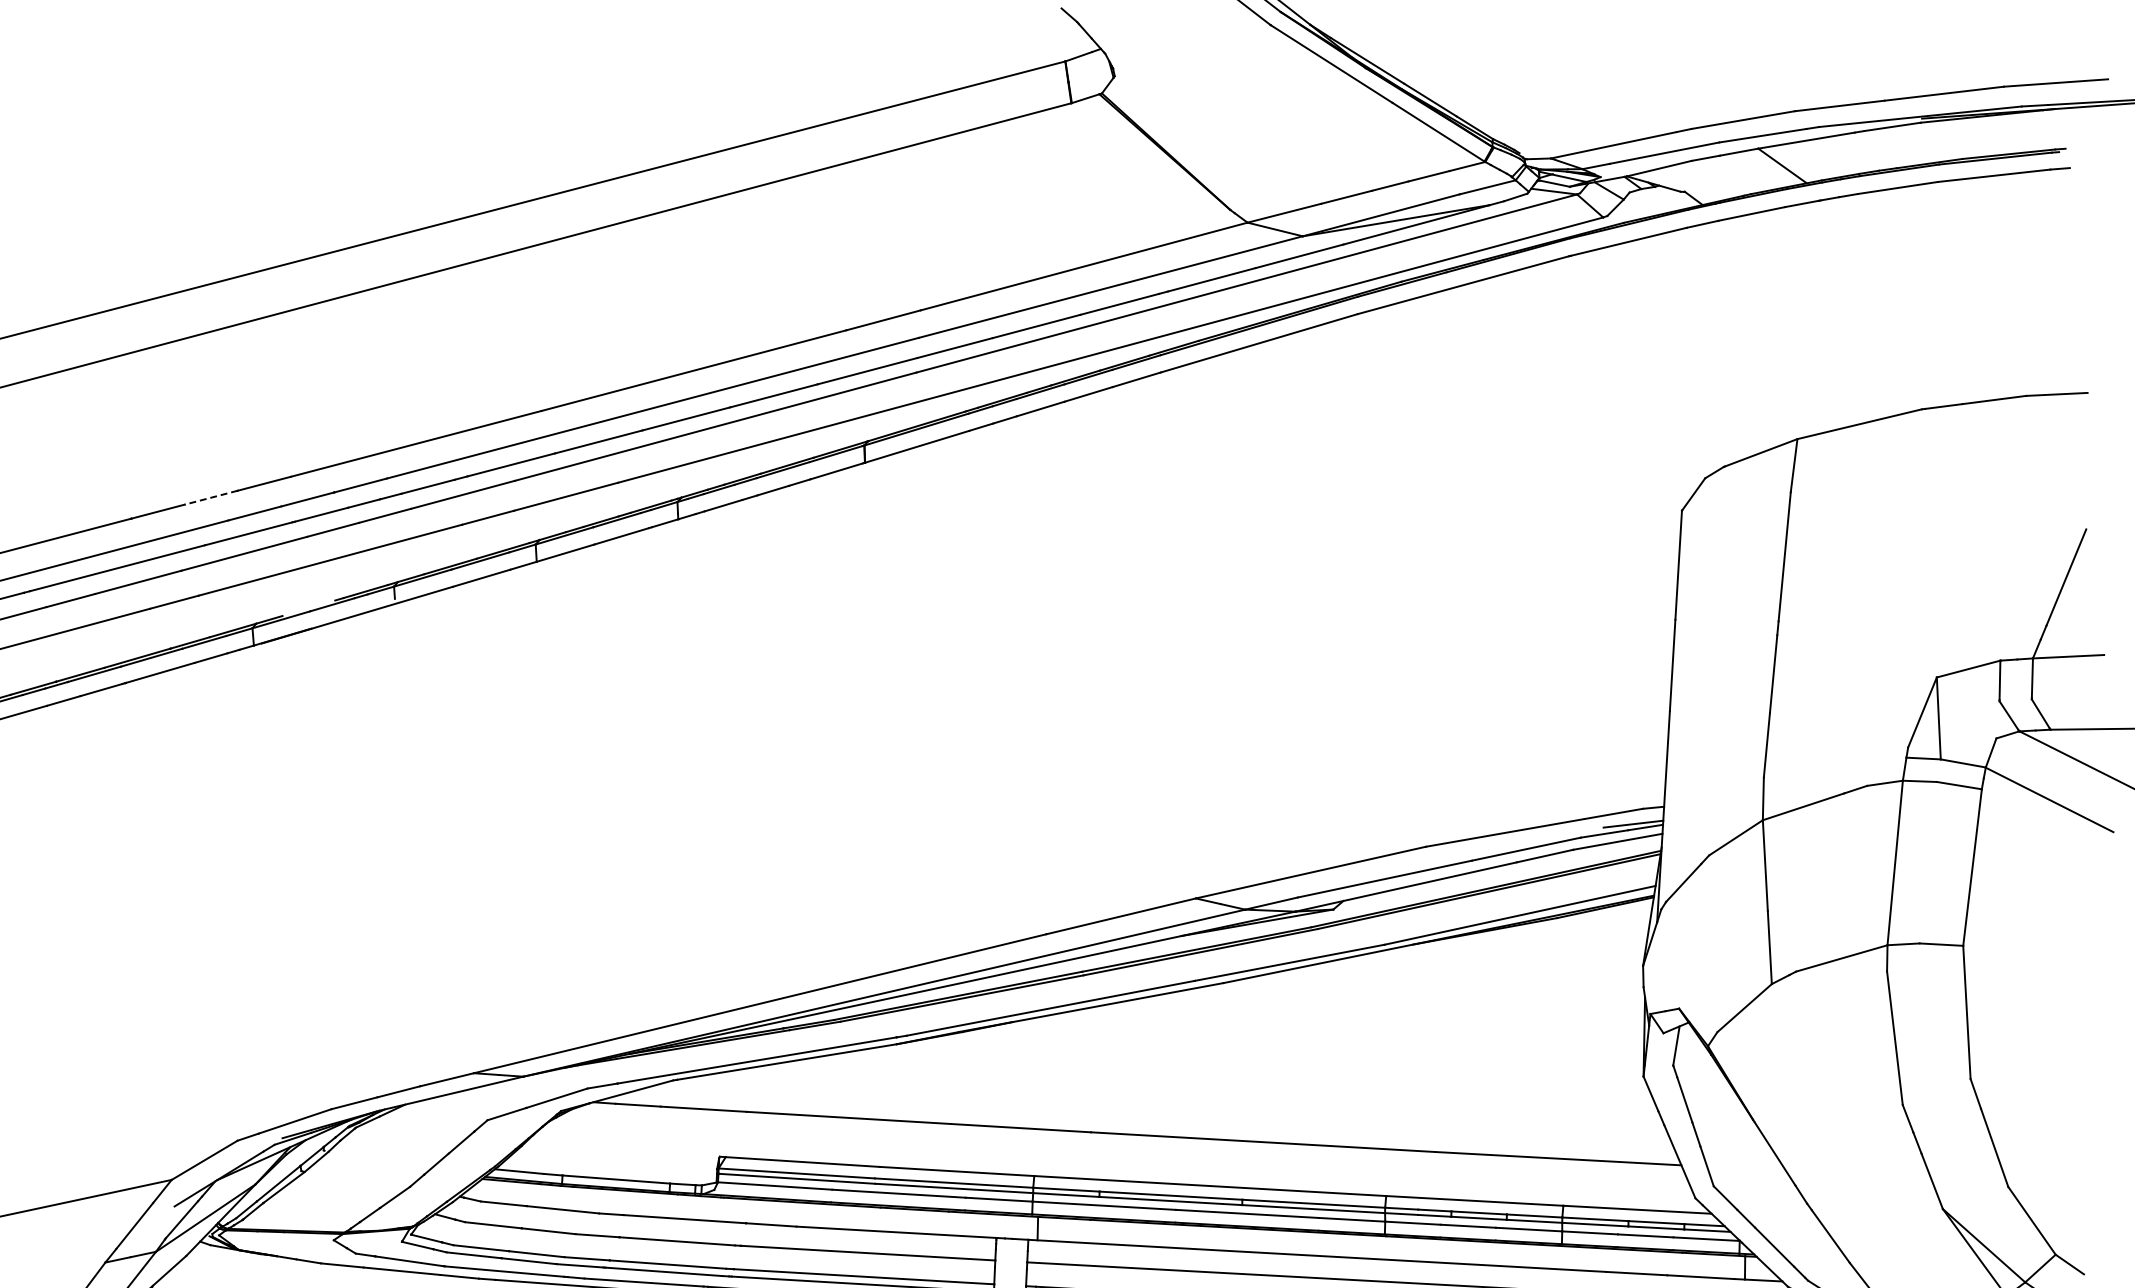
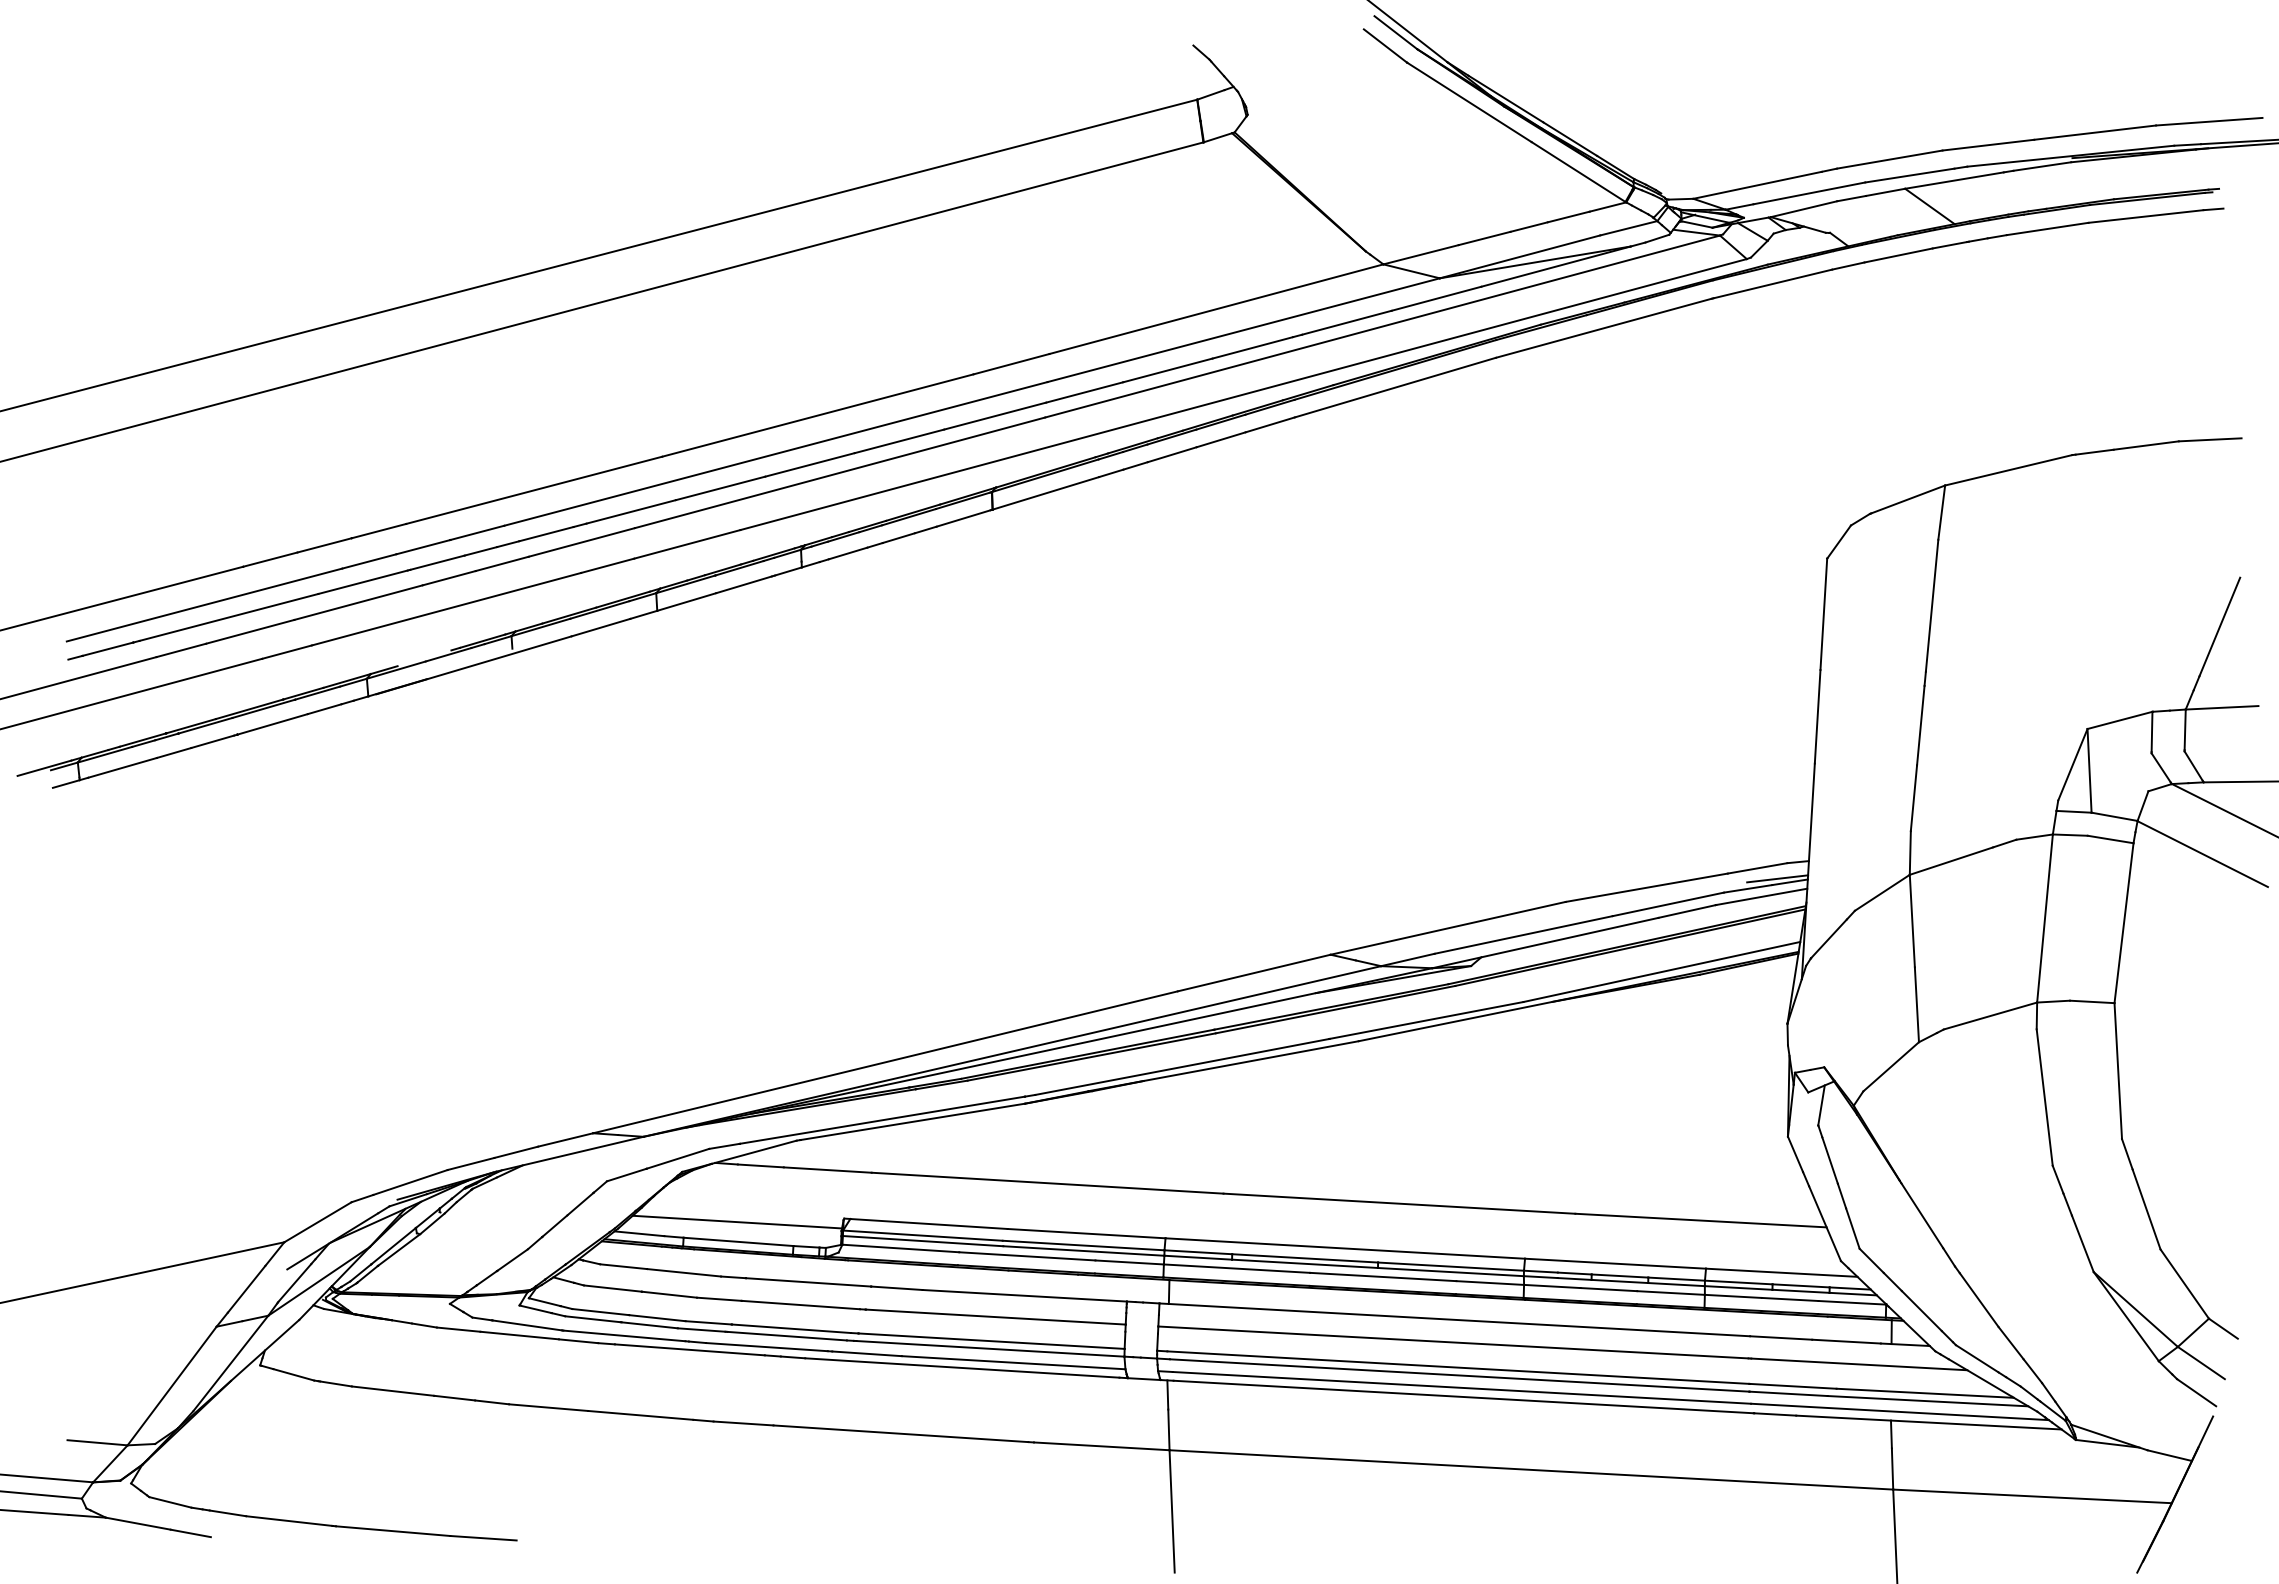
line: (211, 497) -> (324, 545), dashed -> solid
line: (615, 1159) -> (737, 1221), added

